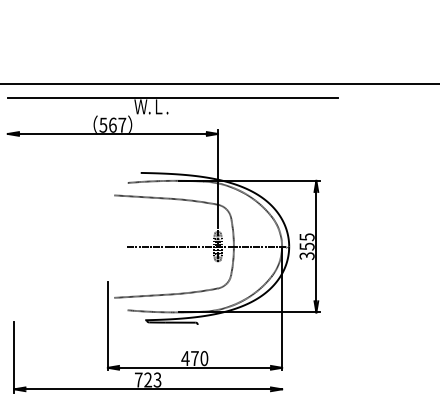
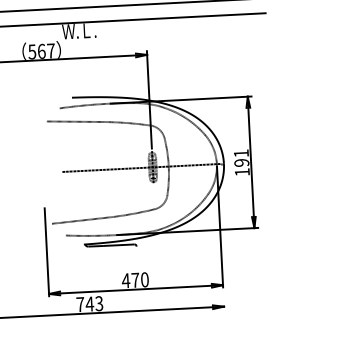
text: (306, 246) -> (241, 162), 355 -> 191
text: (147, 379) -> (89, 303), 723 -> 743

